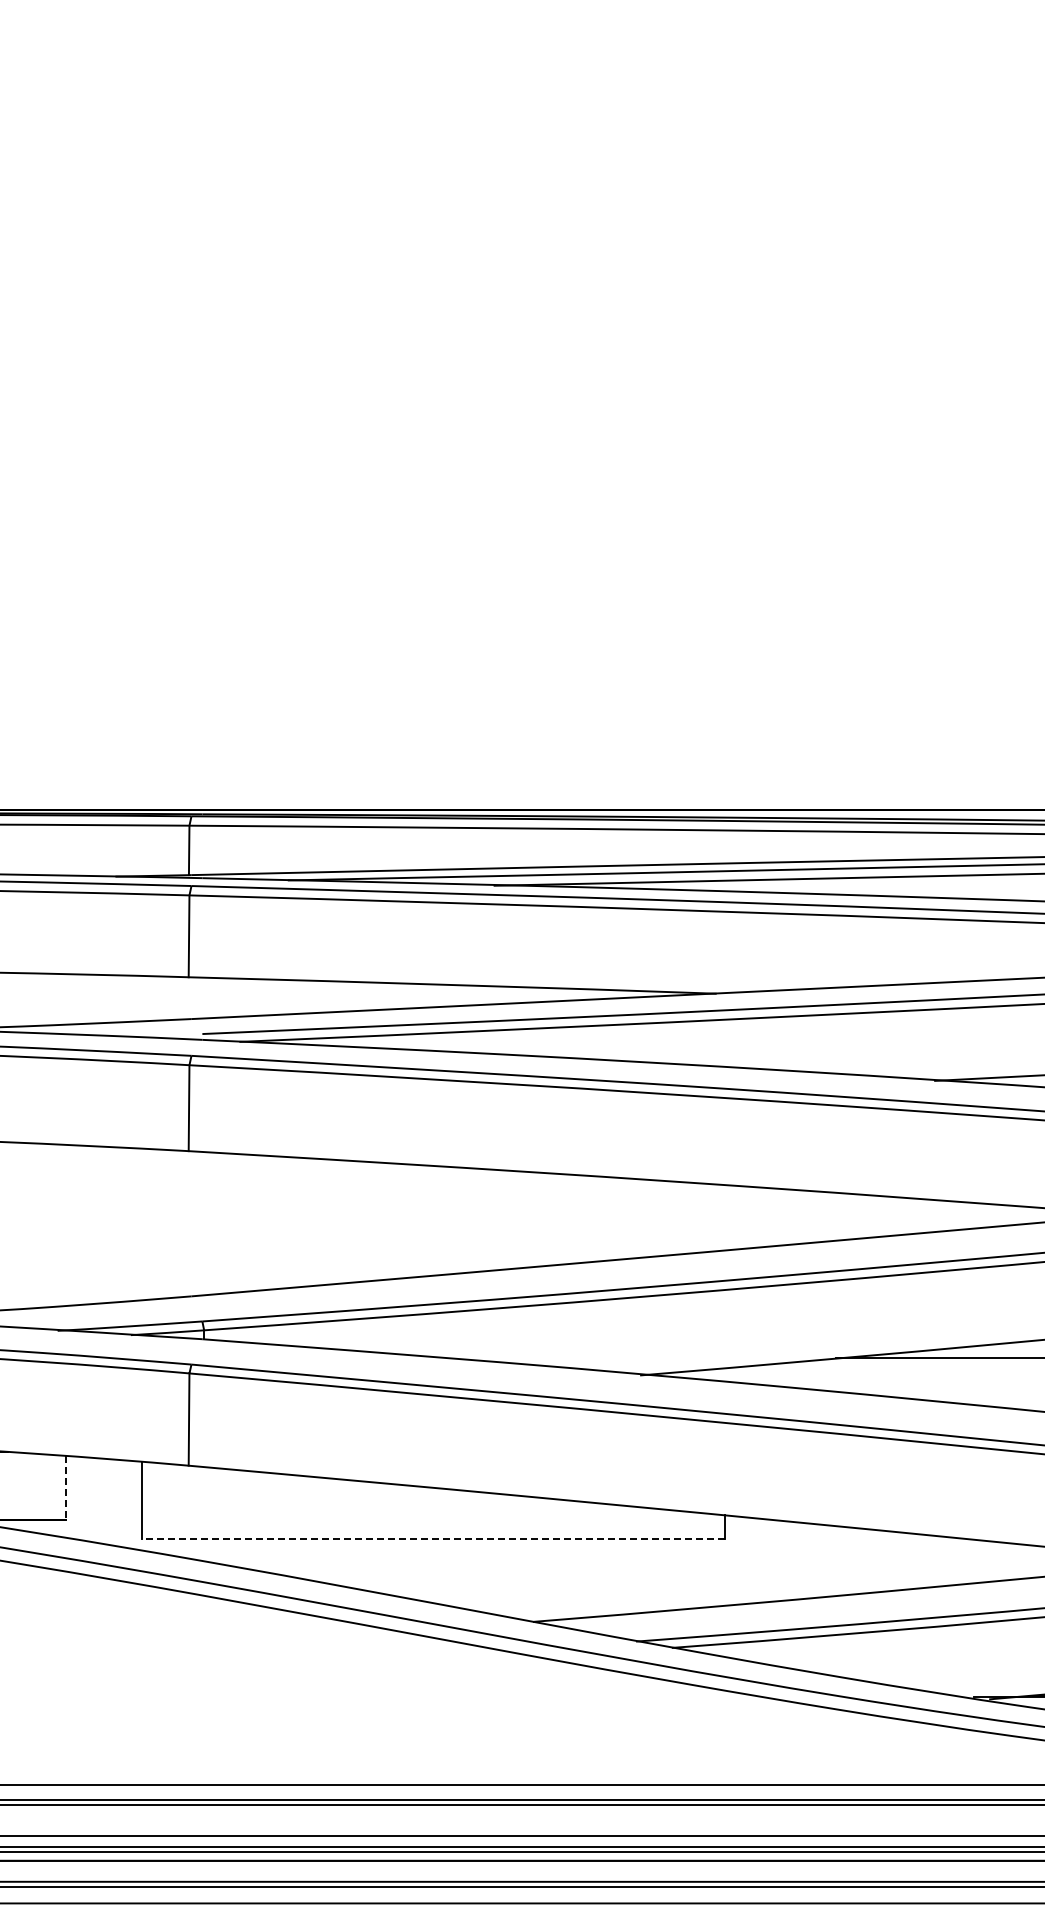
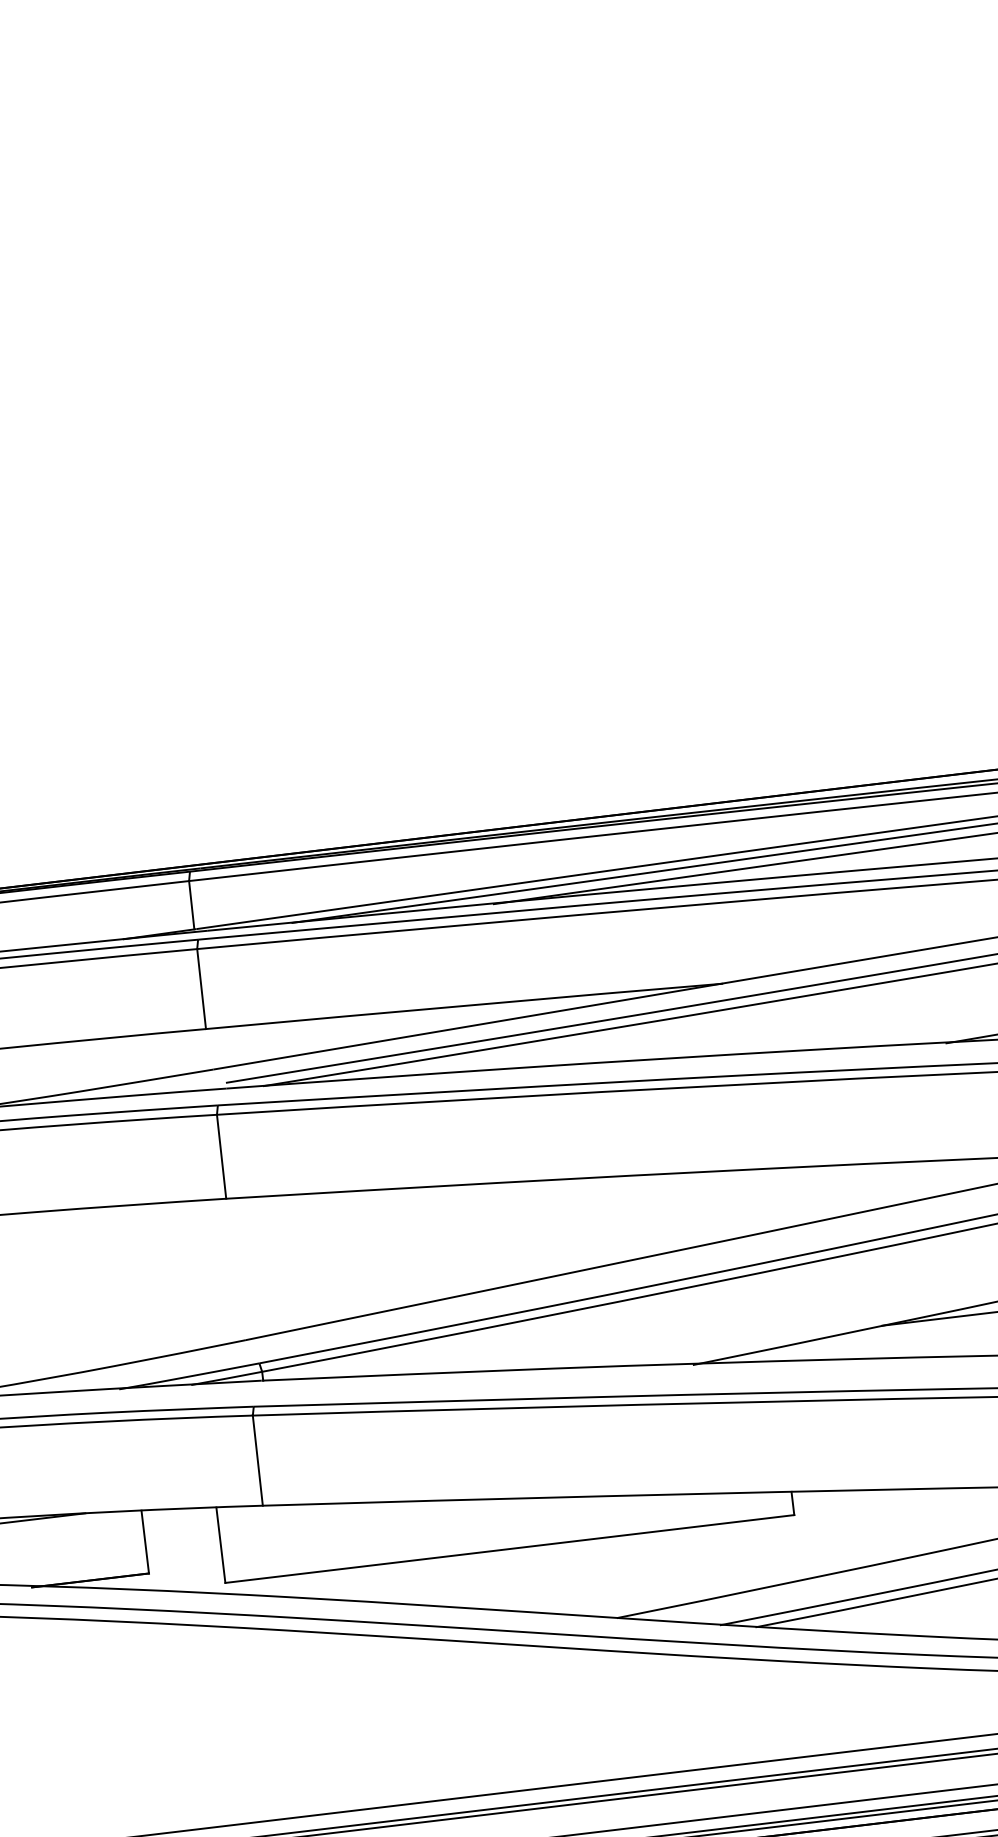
line: (65, 1488) -> (145, 1542), dashed -> solid
line: (432, 1539) -> (509, 1549), dashed -> solid

